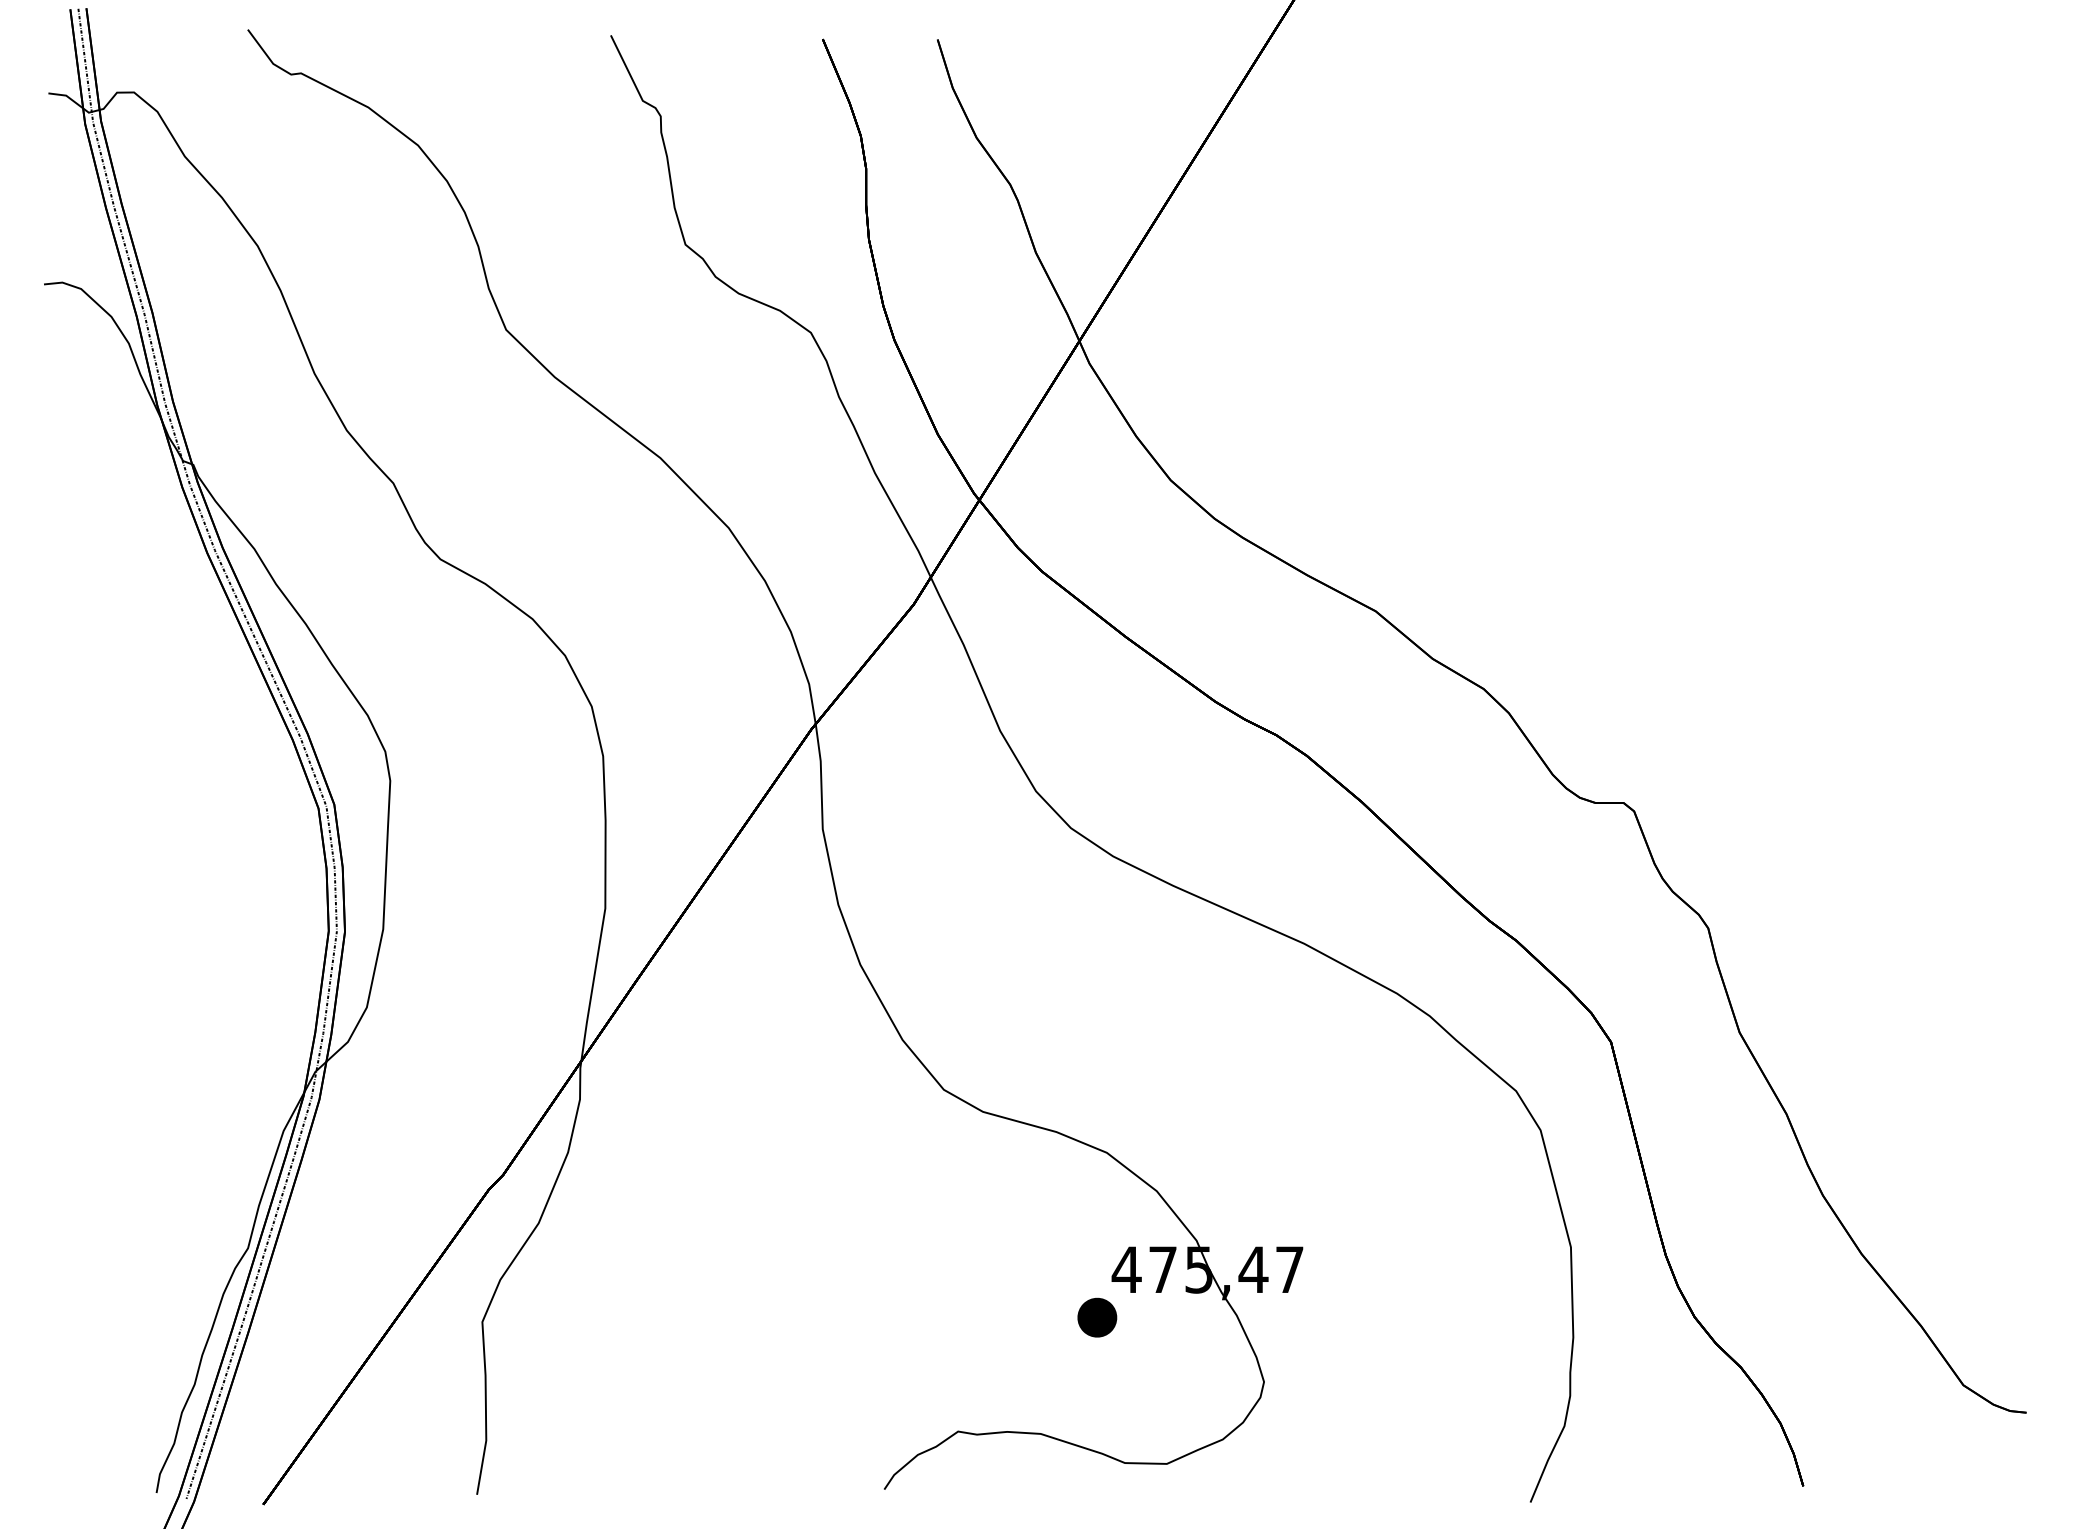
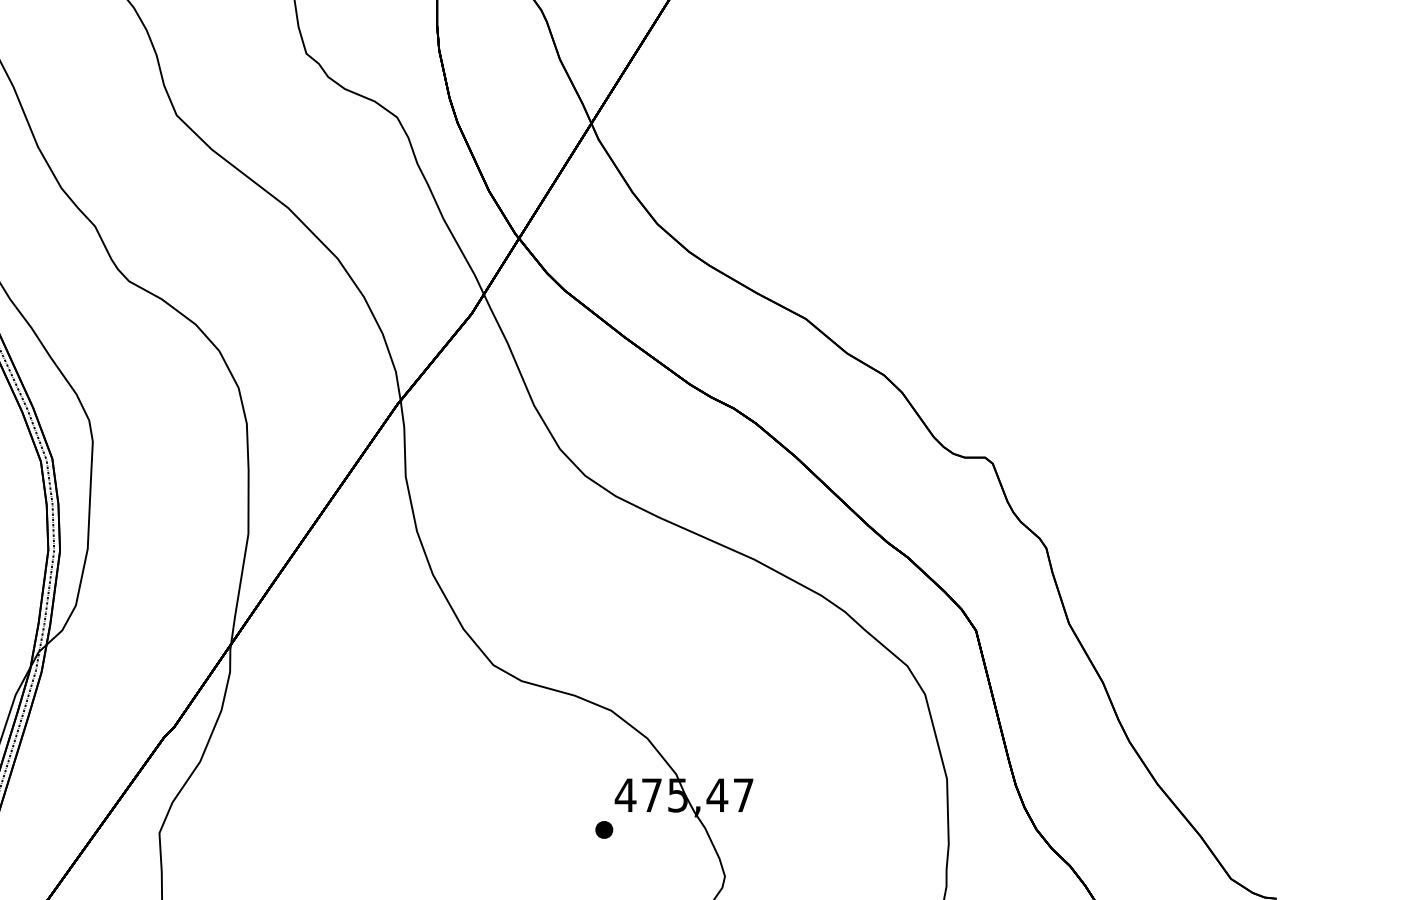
part: (1096, 1317) -> (603, 829), size x0.62

